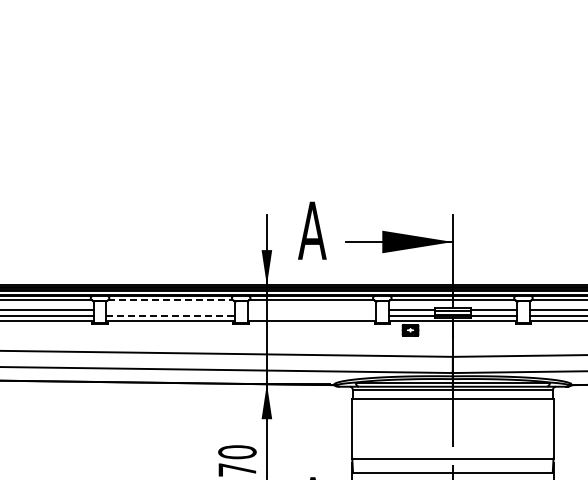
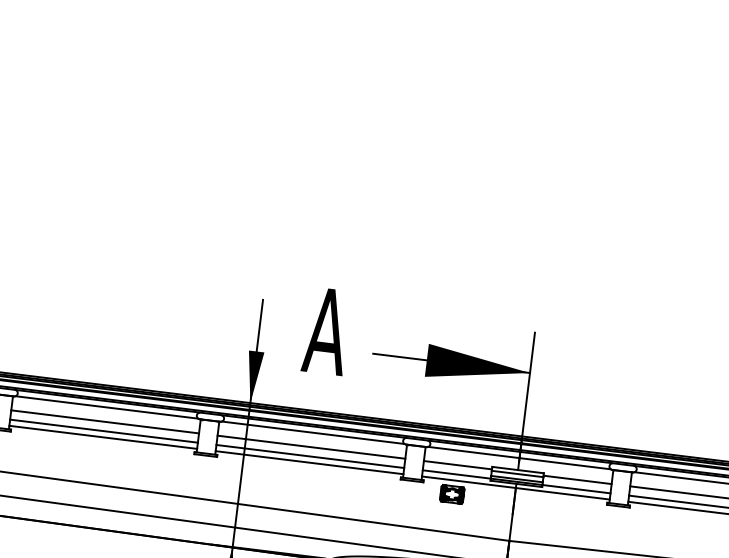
line: (171, 300) -> (108, 408), dashed -> solid
line: (170, 310) -> (104, 422), added
line: (311, 310) -> (311, 447), added
line: (171, 316) -> (105, 431), dashed -> solid
line: (311, 316) -> (309, 456), added

